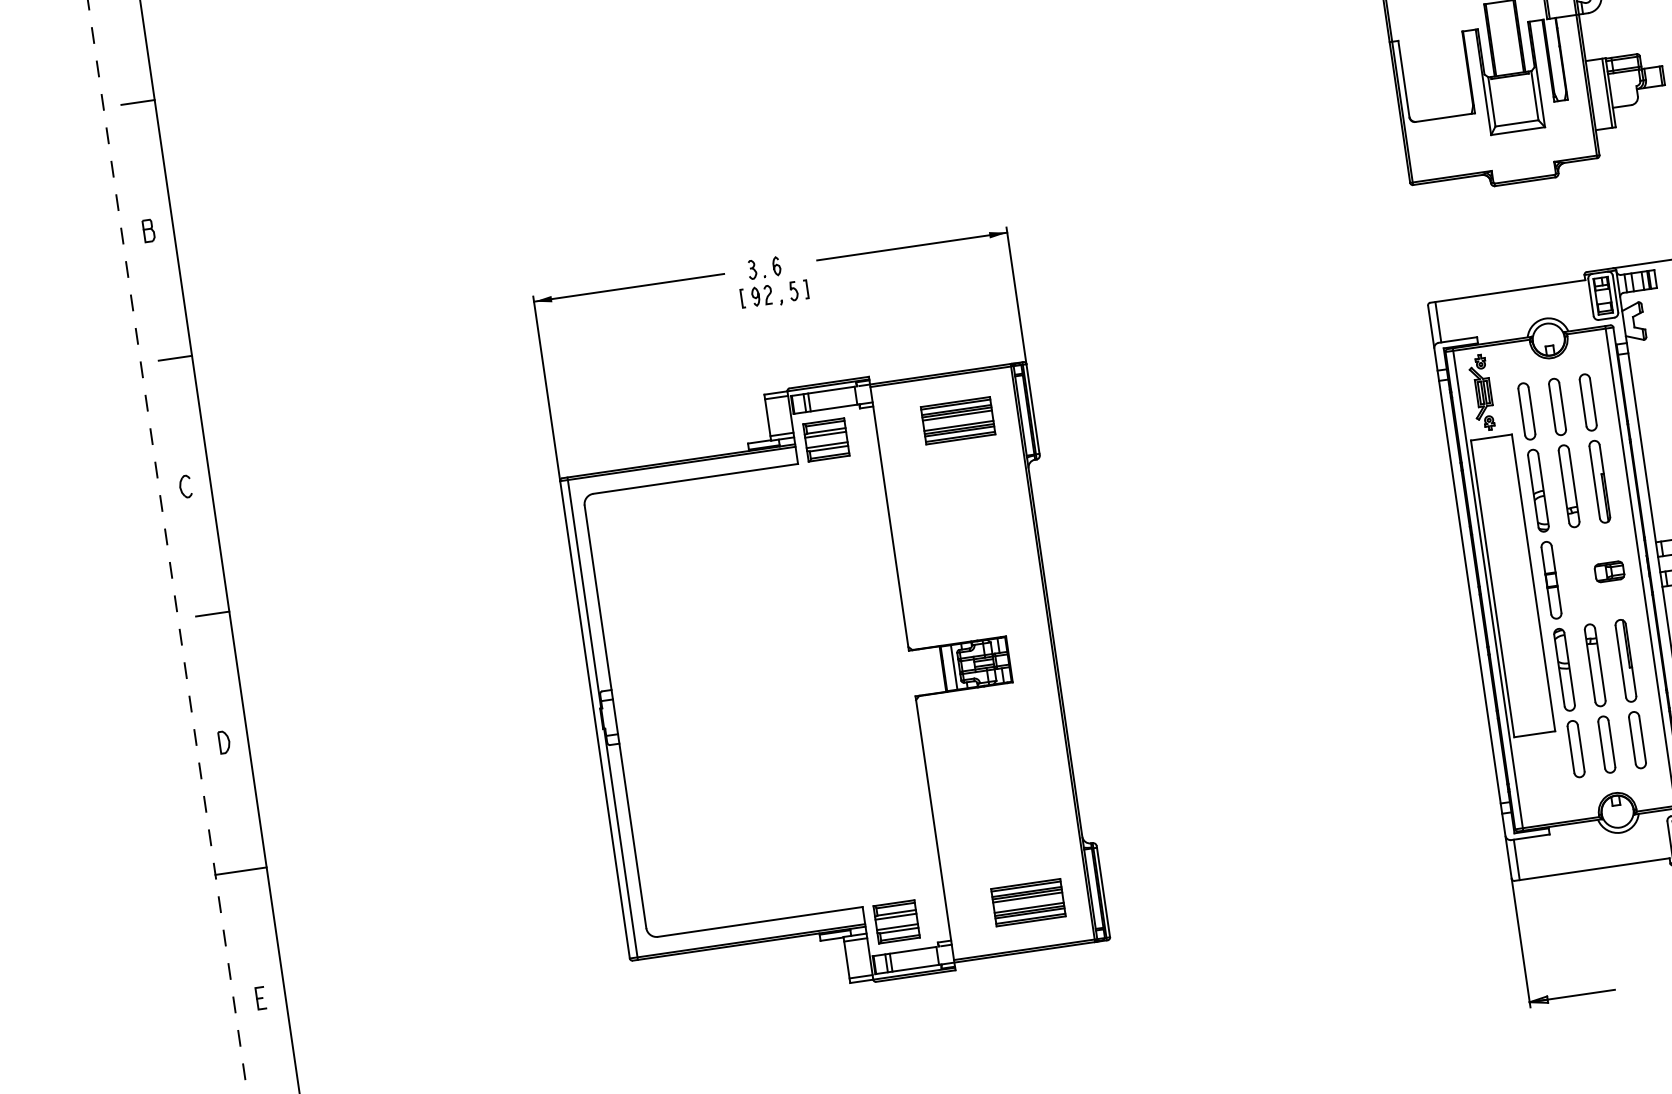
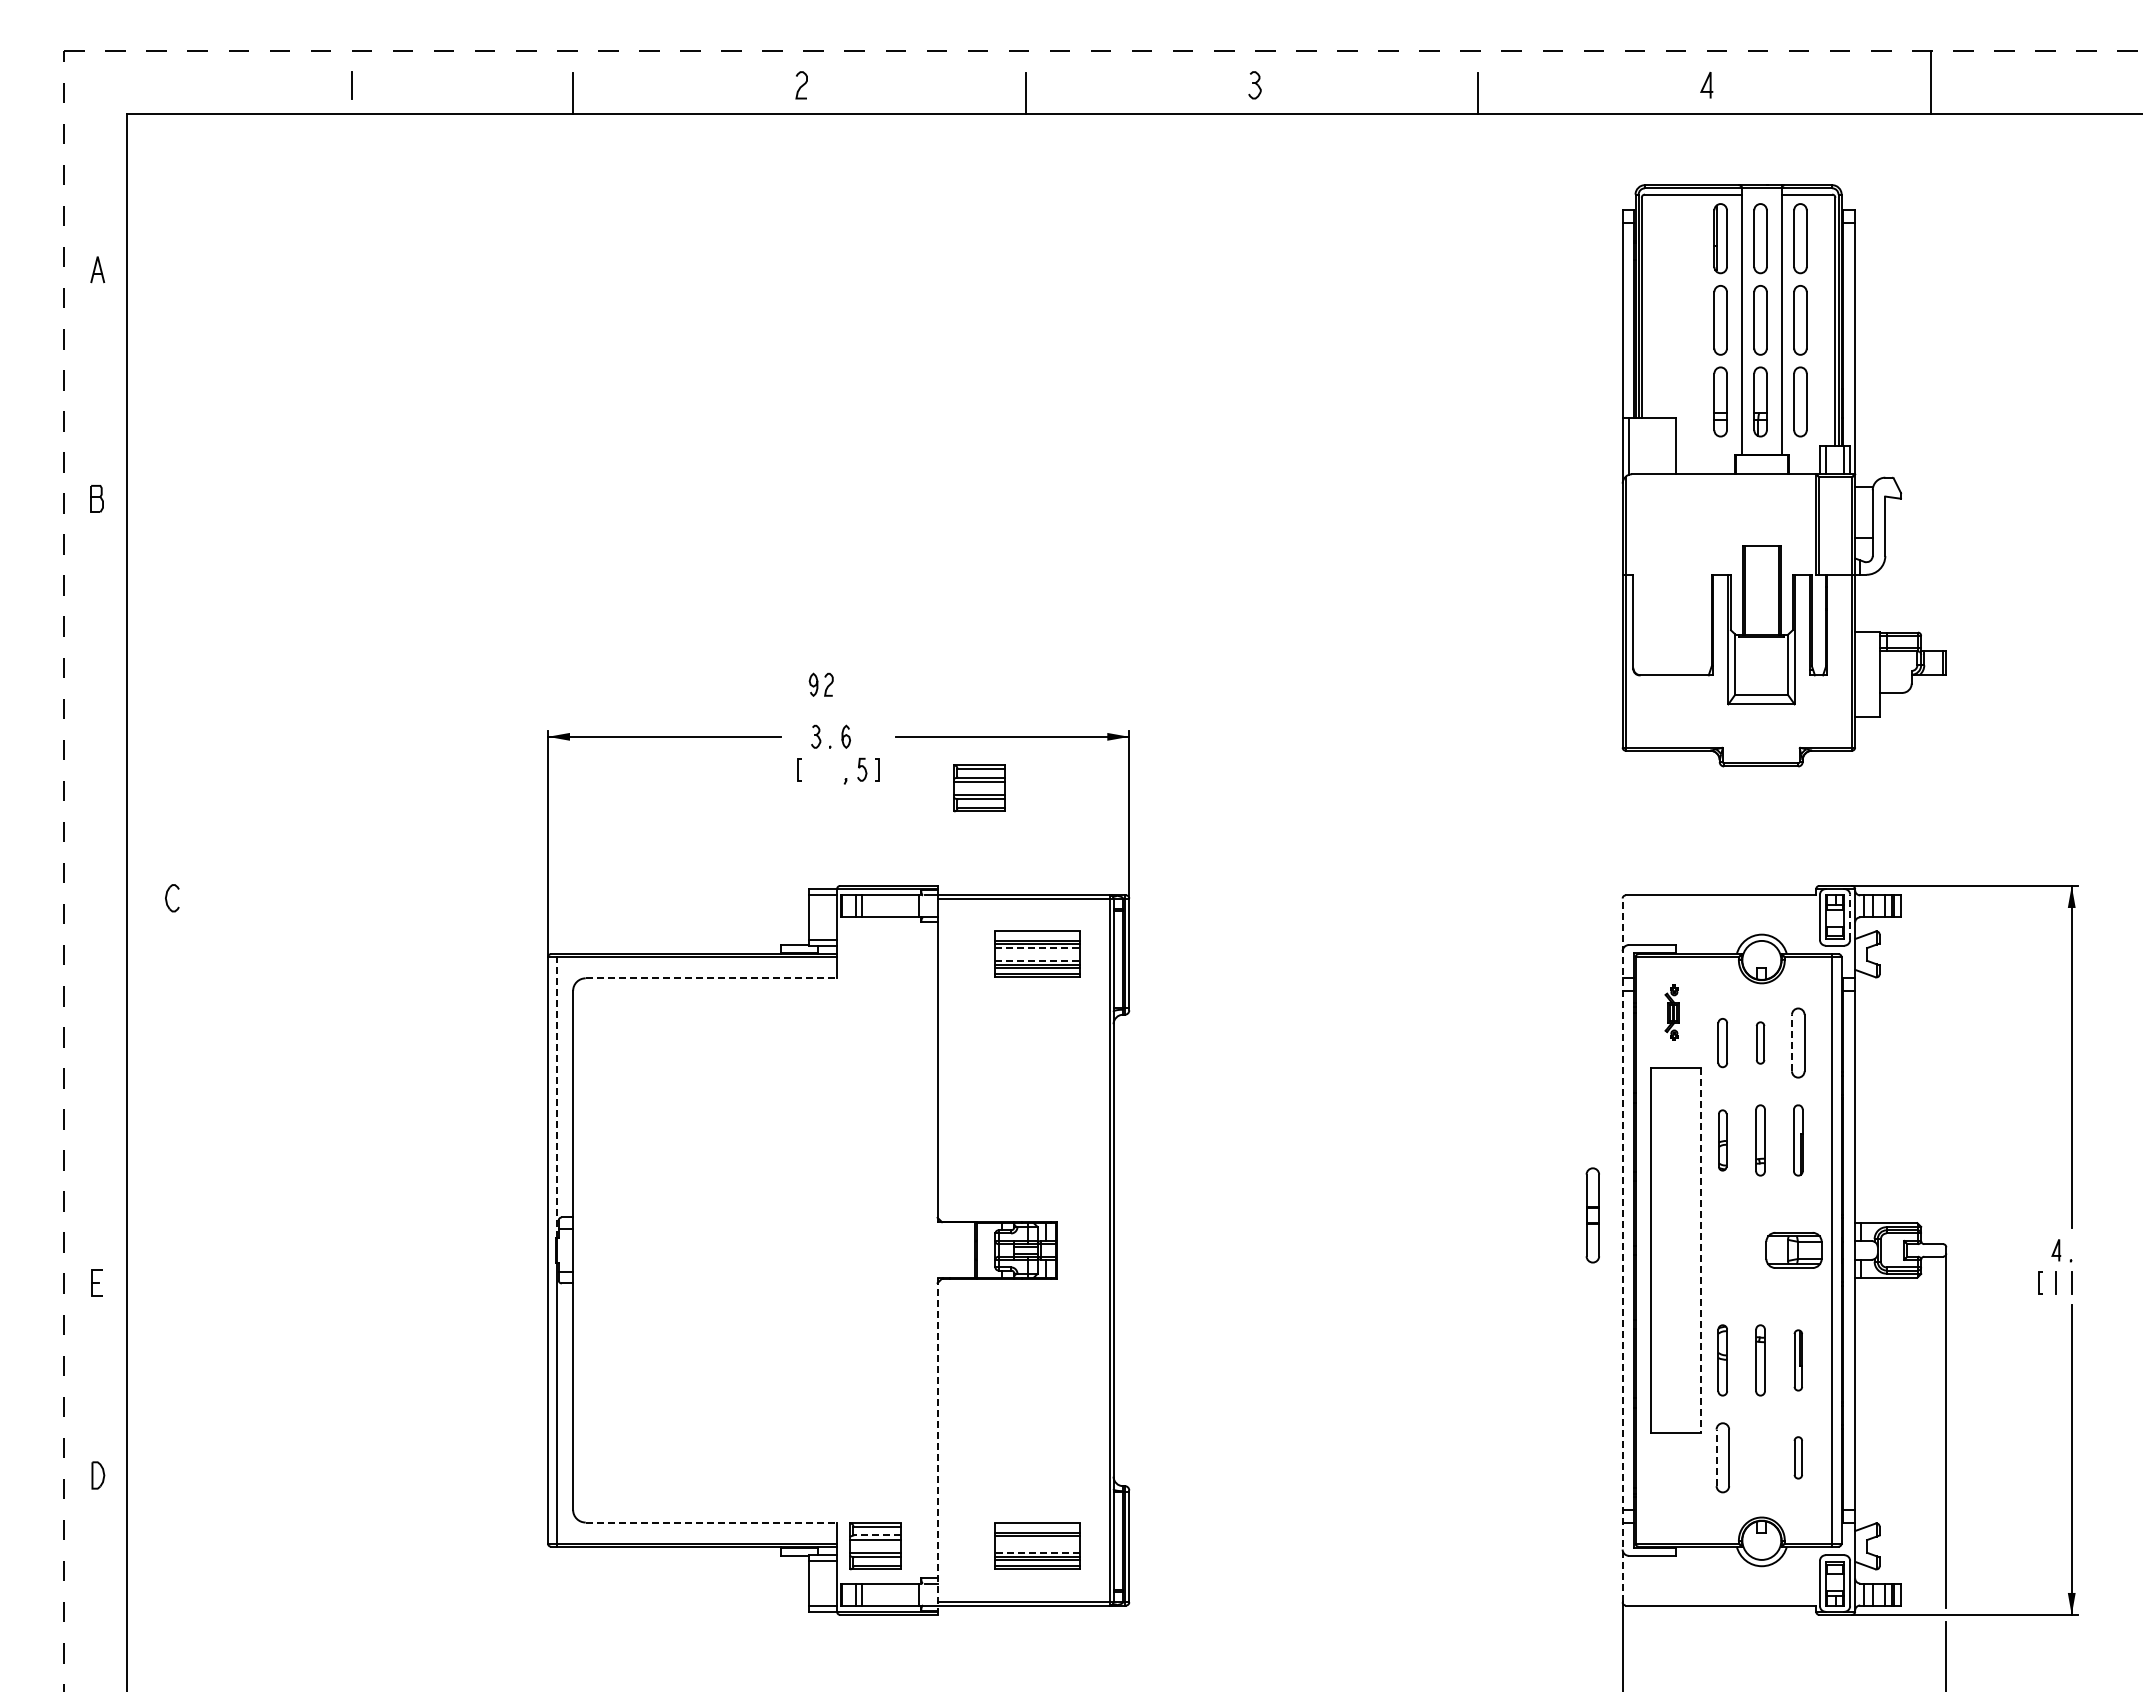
line: (1607, 92) -> (1875, 673), removed
line: (137, 102) -> (106, 427), removed
part: (148, 230) -> (96, 498), moved
line: (1615, 294) -> (1850, 917), solid -> dashed
part: (761, 295) -> (820, 684), moved
line: (1438, 322) -> (1632, 920), removed
line: (175, 357) -> (106, 741), removed
part: (1481, 392) -> (1671, 1012), size x0.6
line: (1583, 402) -> (1792, 1042), solid -> dashed
line: (955, 404) -> (1036, 934), removed
part: (1557, 406) -> (1760, 1042), size x0.6
part: (1526, 411) -> (1722, 1042), size x0.7
line: (957, 415) -> (1037, 948), solid -> dashed
line: (959, 425) -> (1037, 960), solid -> dashed
part: (826, 440) -> (979, 788), moved
line: (695, 479) -> (711, 978), solid -> dashed
part: (1599, 481) -> (1798, 1140), size x0.7
part: (185, 486) -> (172, 898), moved
part: (1569, 486) -> (1760, 1140), size x0.7
part: (1538, 490) -> (1722, 1140), size x0.6
part: (1609, 571) -> (1794, 1250), size x1.6
part: (1551, 580) -> (1592, 1215), moved
line: (1533, 583) -> (1700, 1250), solid -> dashed
line: (1487, 589) -> (1644, 1250), removed
line: (1469, 592) -> (1622, 1250), solid -> dashed
line: (584, 593) -> (557, 1096), solid -> dashed
line: (212, 614) -> (106, 1056), removed
part: (1626, 660) -> (1798, 1360), size x0.6
part: (1595, 665) -> (1760, 1360), size x0.7
line: (954, 667) -> (989, 1250), removed
part: (1564, 669) -> (1722, 1360), size x0.7
part: (1637, 739) -> (1798, 1457), size x0.6
part: (224, 742) -> (98, 1475), moved
part: (1606, 744) -> (1760, 1457), removed
line: (1570, 749) -> (1716, 1457), solid -> dashed
line: (935, 833) -> (937, 1446), solid -> dashed
line: (1517, 859) -> (1632, 1580), removed
line: (240, 871) -> (95, 1370), removed
line: (1025, 886) -> (1036, 1526), removed
line: (1027, 897) -> (1036, 1540), removed
line: (1028, 907) -> (1036, 1552), solid -> dashed
line: (896, 912) -> (876, 1535), solid -> dashed
line: (760, 921) -> (711, 1522), solid -> dashed
part: (260, 998) -> (96, 1282), moved

